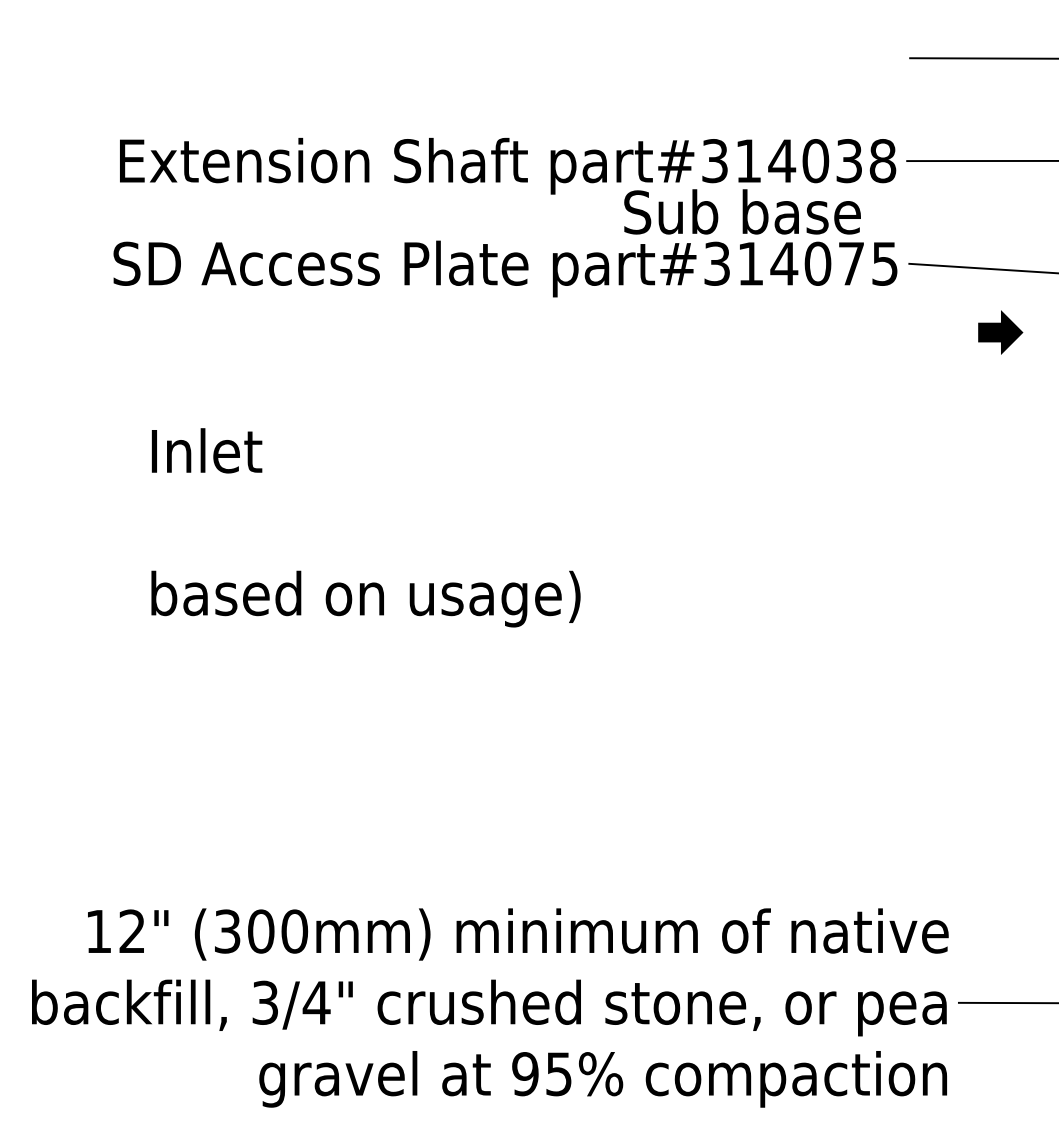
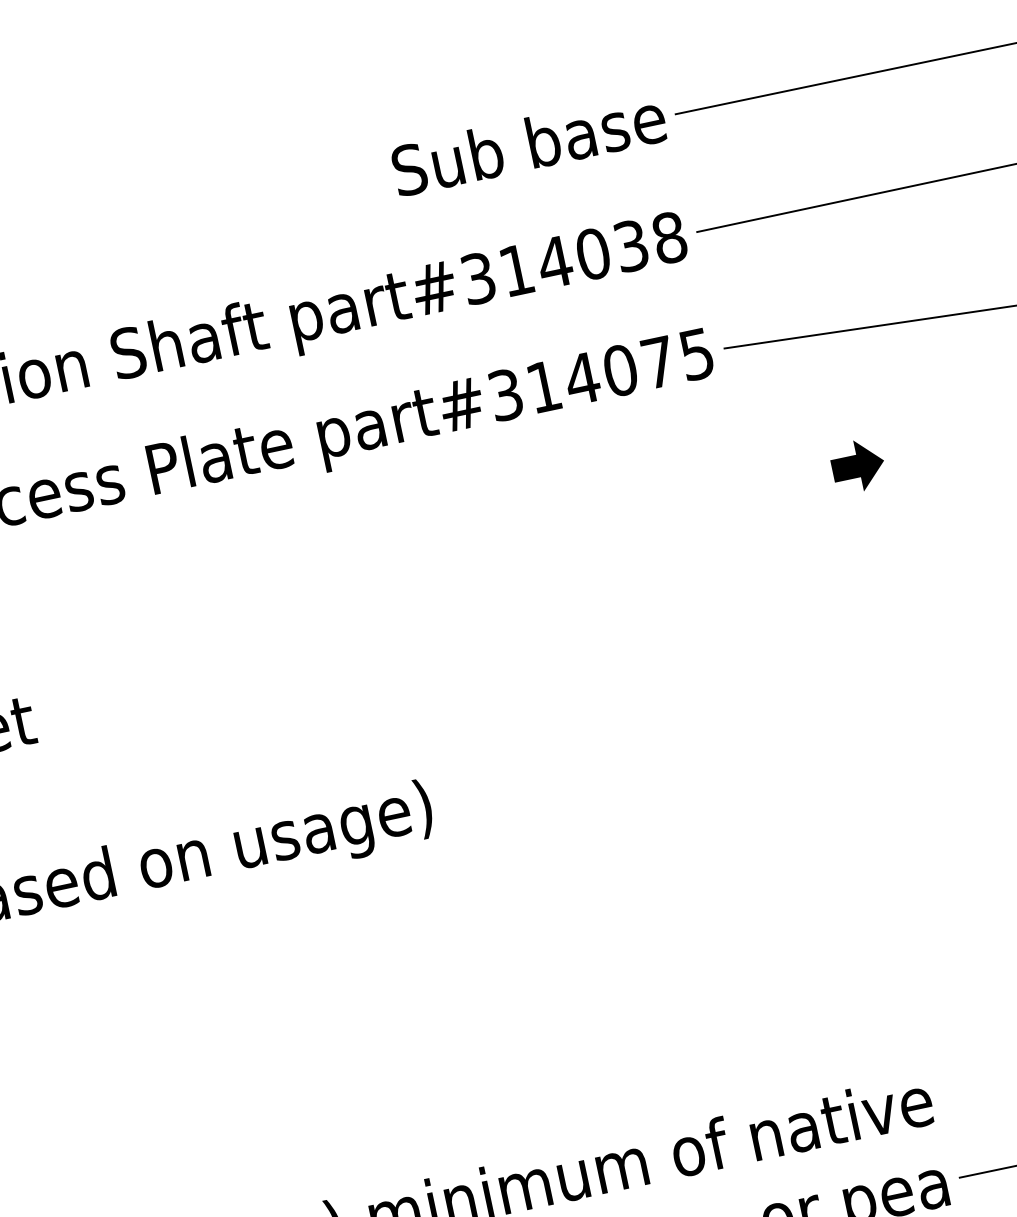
text: (742, 211) -> (528, 143), moved
part: (1000, 332) -> (858, 466), moved

